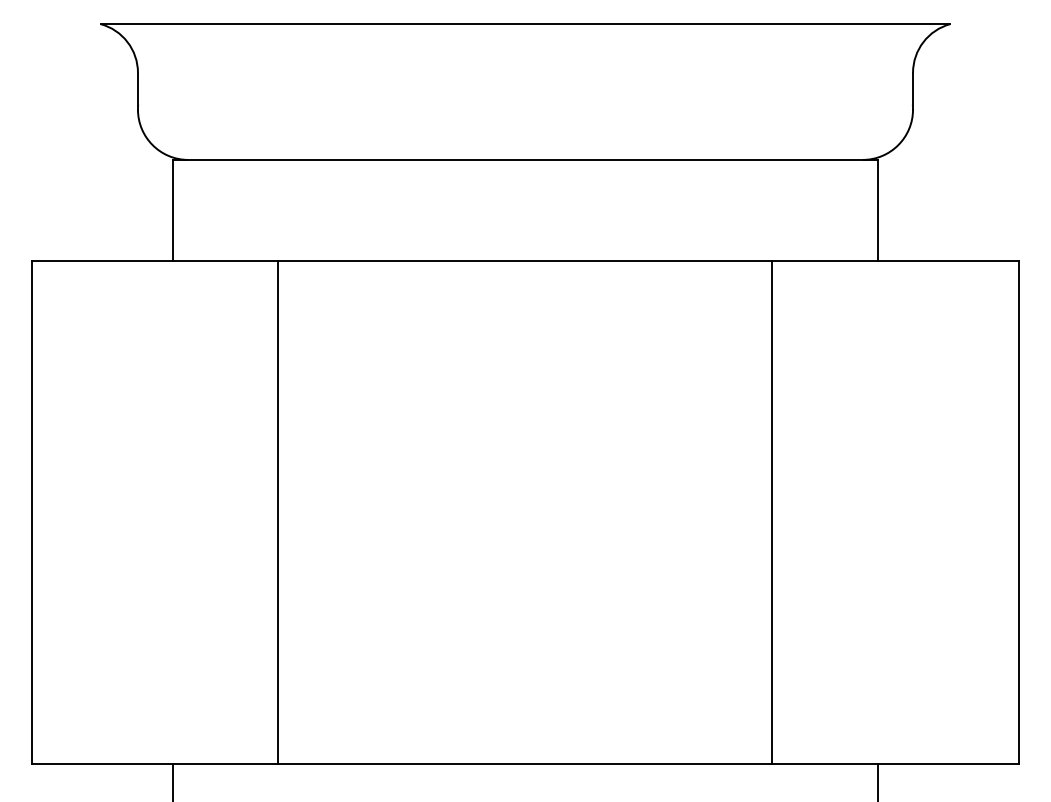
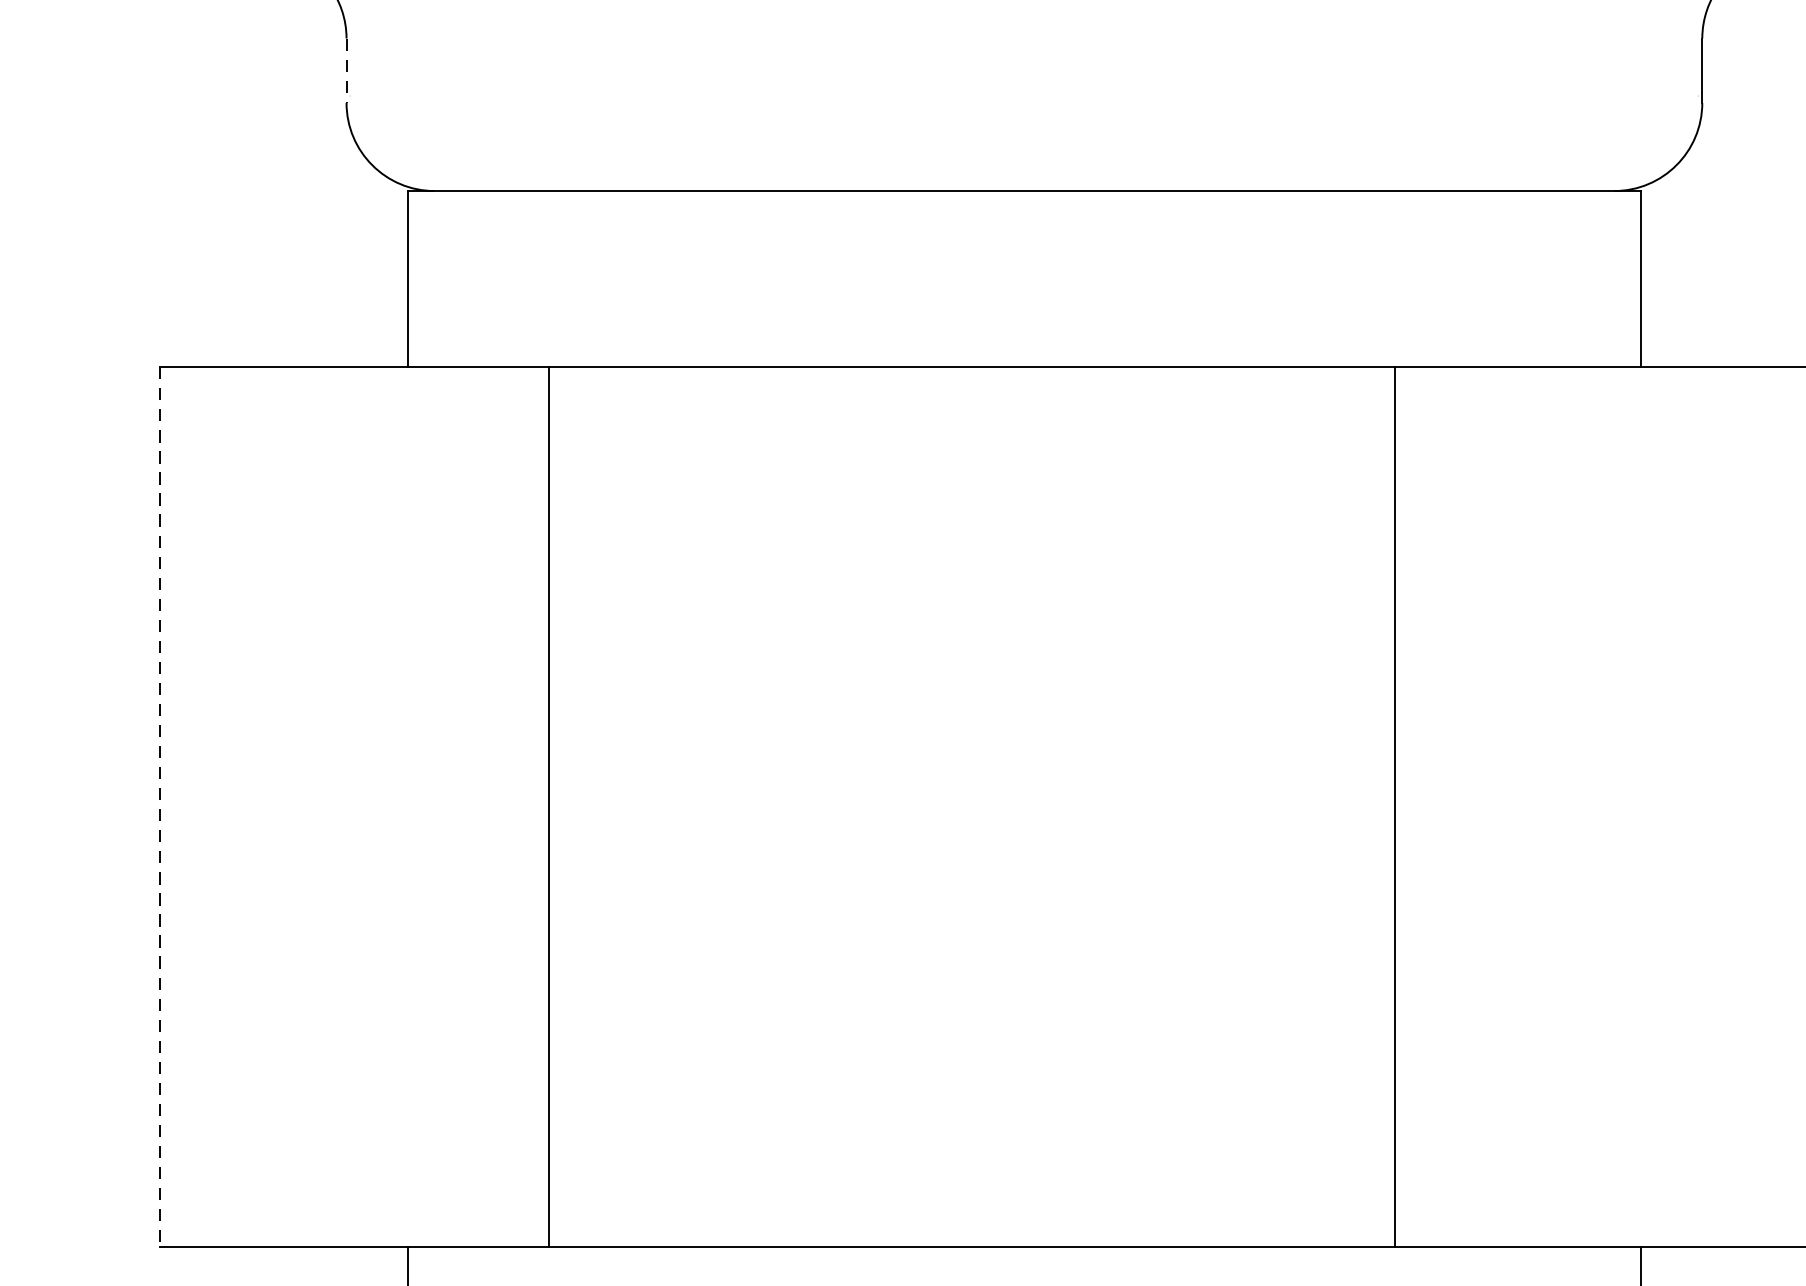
line: (137, 91) -> (345, 71), solid -> dashed
line: (278, 511) -> (548, 806), moved
line: (772, 511) -> (1395, 806), moved
line: (31, 512) -> (160, 807), solid -> dashed

